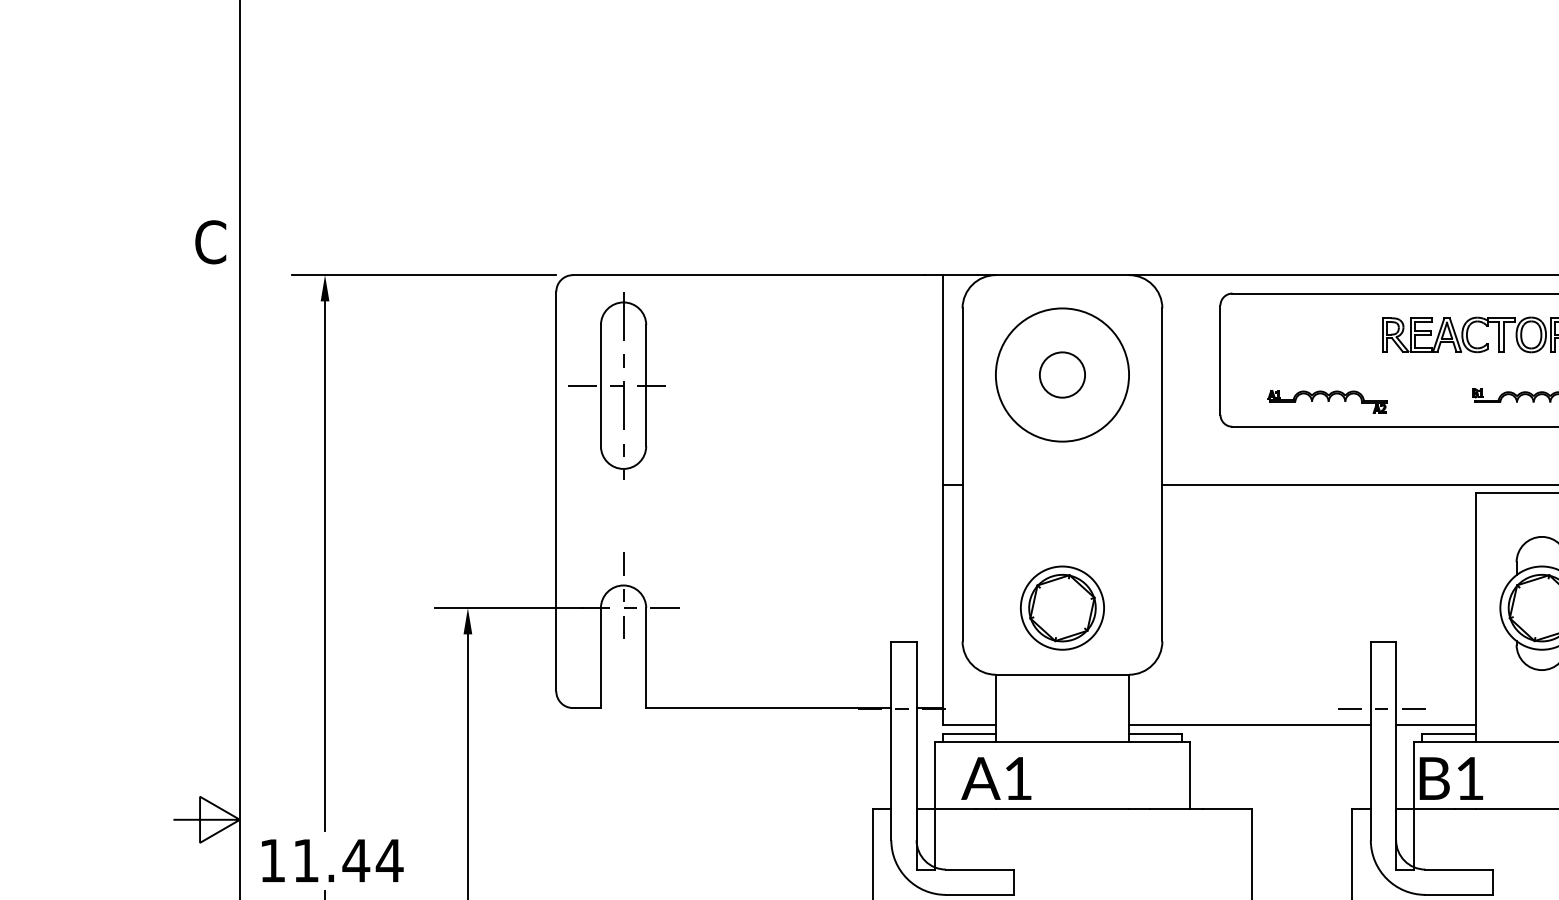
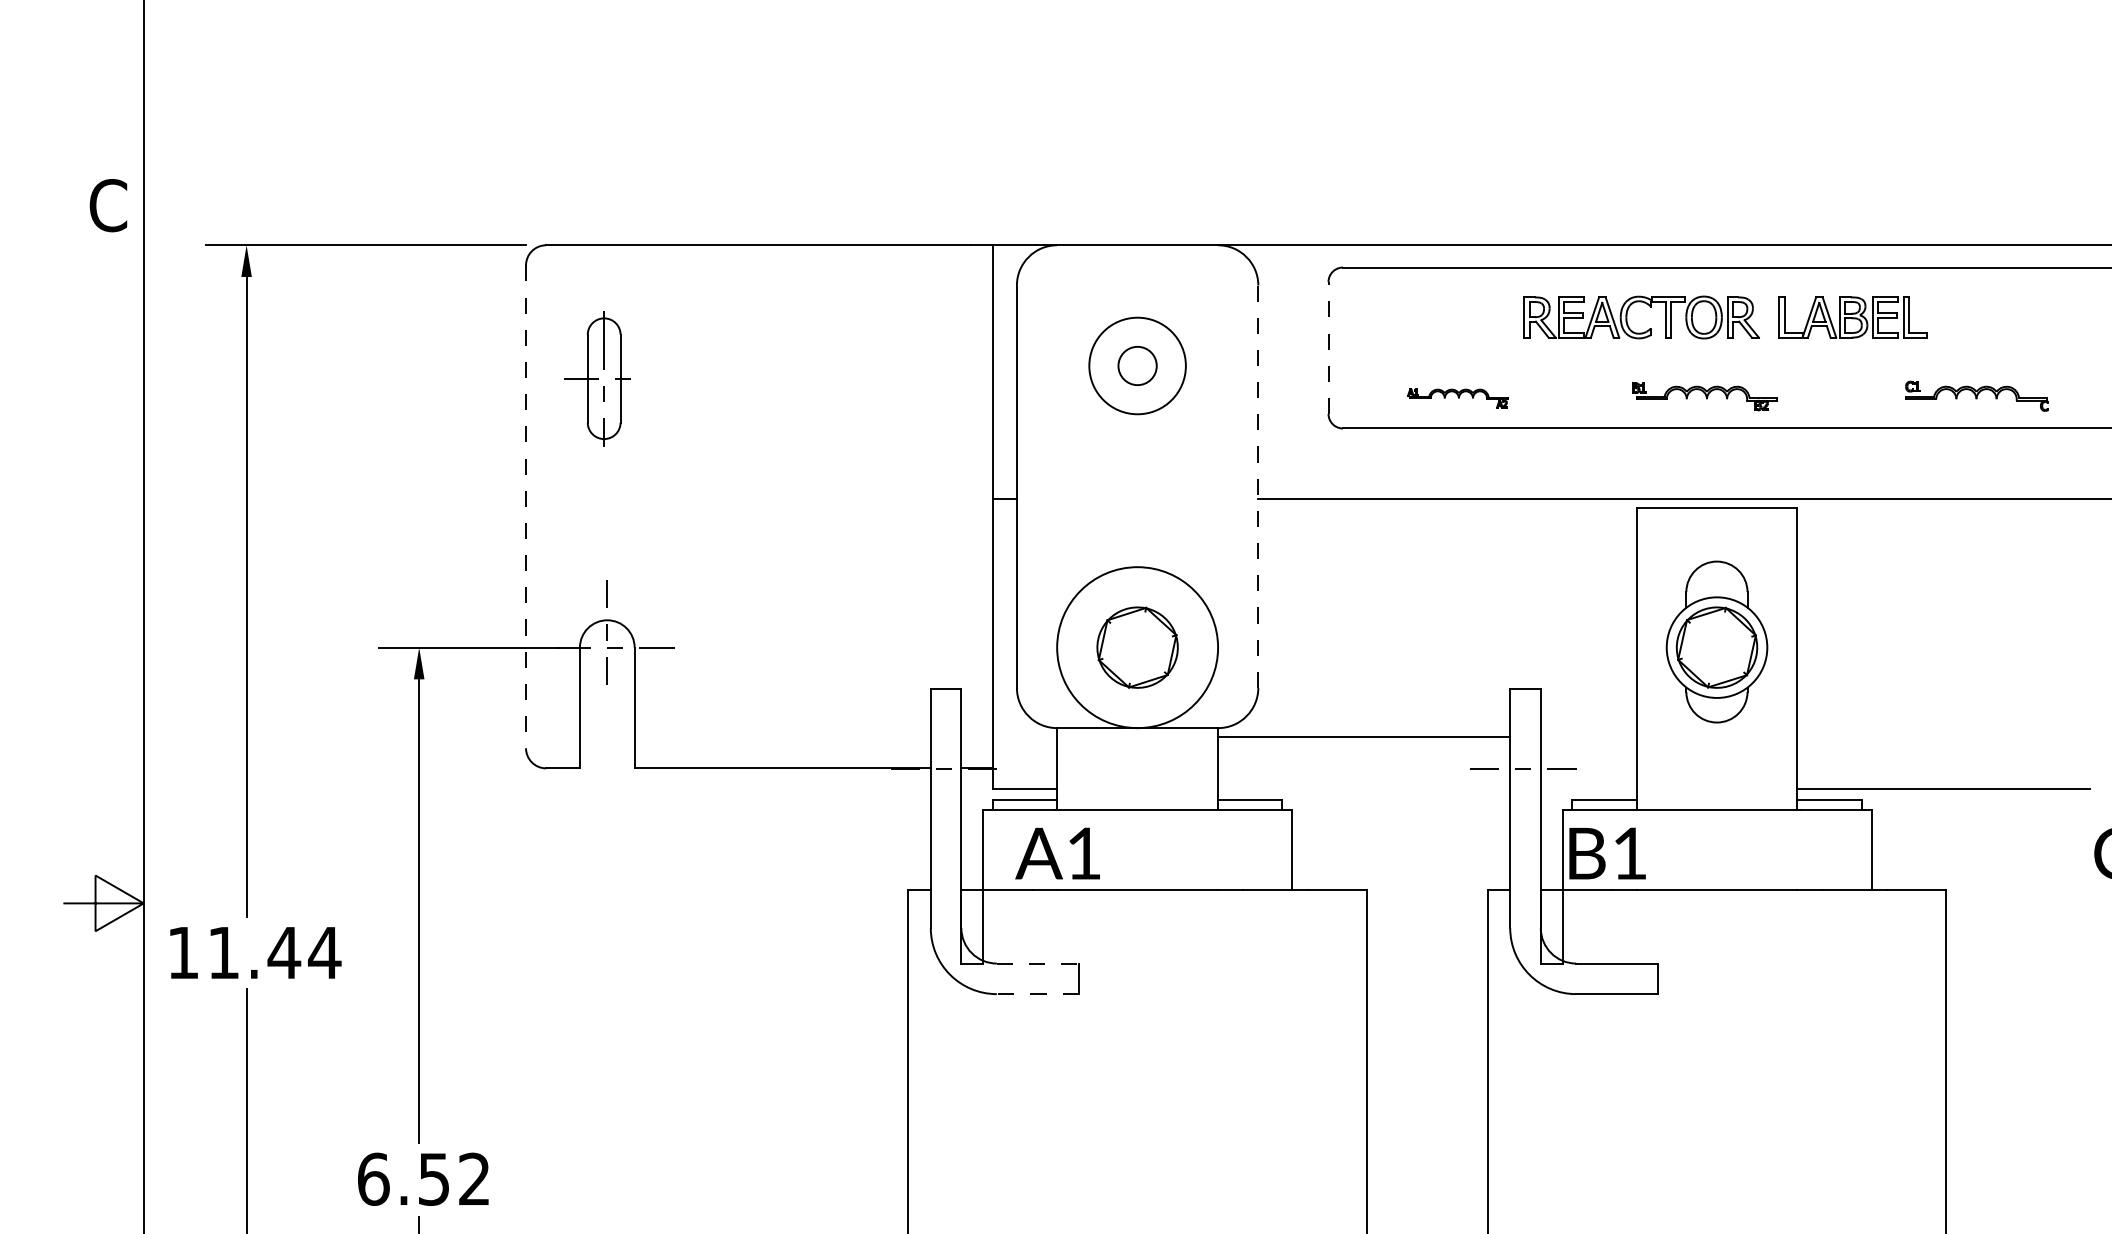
line: (1220, 360) -> (1328, 348), solid -> dashed
circle: (1062, 374) -> (1137, 365), size x0.6
circle: (1062, 374) -> (1137, 365), size x0.7
part: (617, 385) -> (599, 378), size x0.6
part: (1327, 401) -> (1457, 398), size x0.7
line: (1162, 475) -> (1258, 487), solid -> dashed
line: (556, 492) -> (526, 507), solid -> dashed
circle: (1062, 608) -> (1137, 647), size x1.6
line: (1249, 724) -> (1363, 736), moved
line: (1435, 724) -> (1588, 788), removed
line: (979, 869) -> (1037, 963), solid -> dashed
line: (979, 895) -> (1037, 994), solid -> dashed

